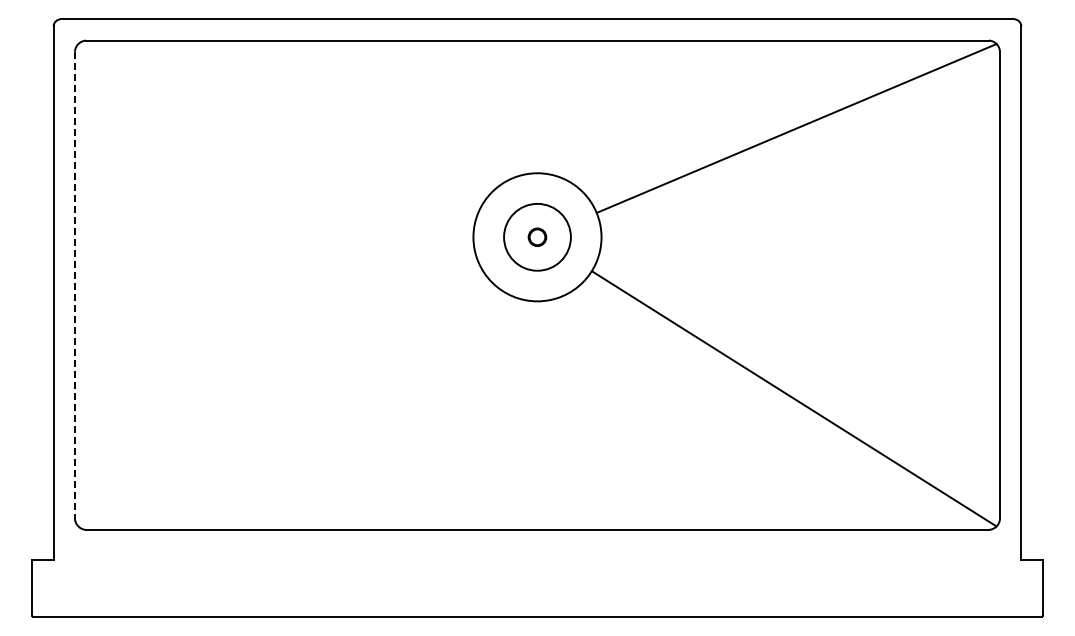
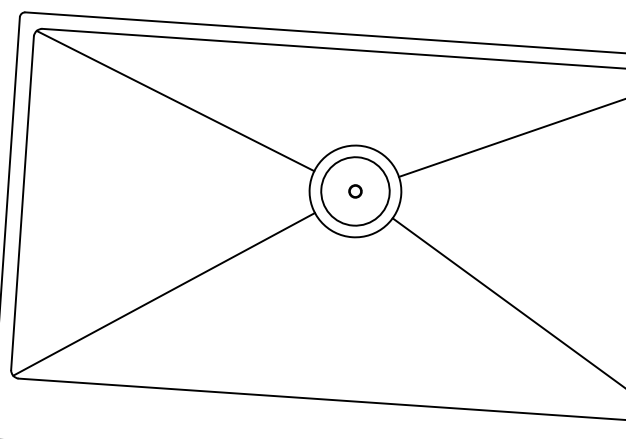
line: (278, 128) -> (175, 101), added
circle: (537, 237) -> (355, 191), size x1.43
line: (74, 285) -> (22, 203), dashed -> solid
line: (280, 398) -> (163, 294), added

